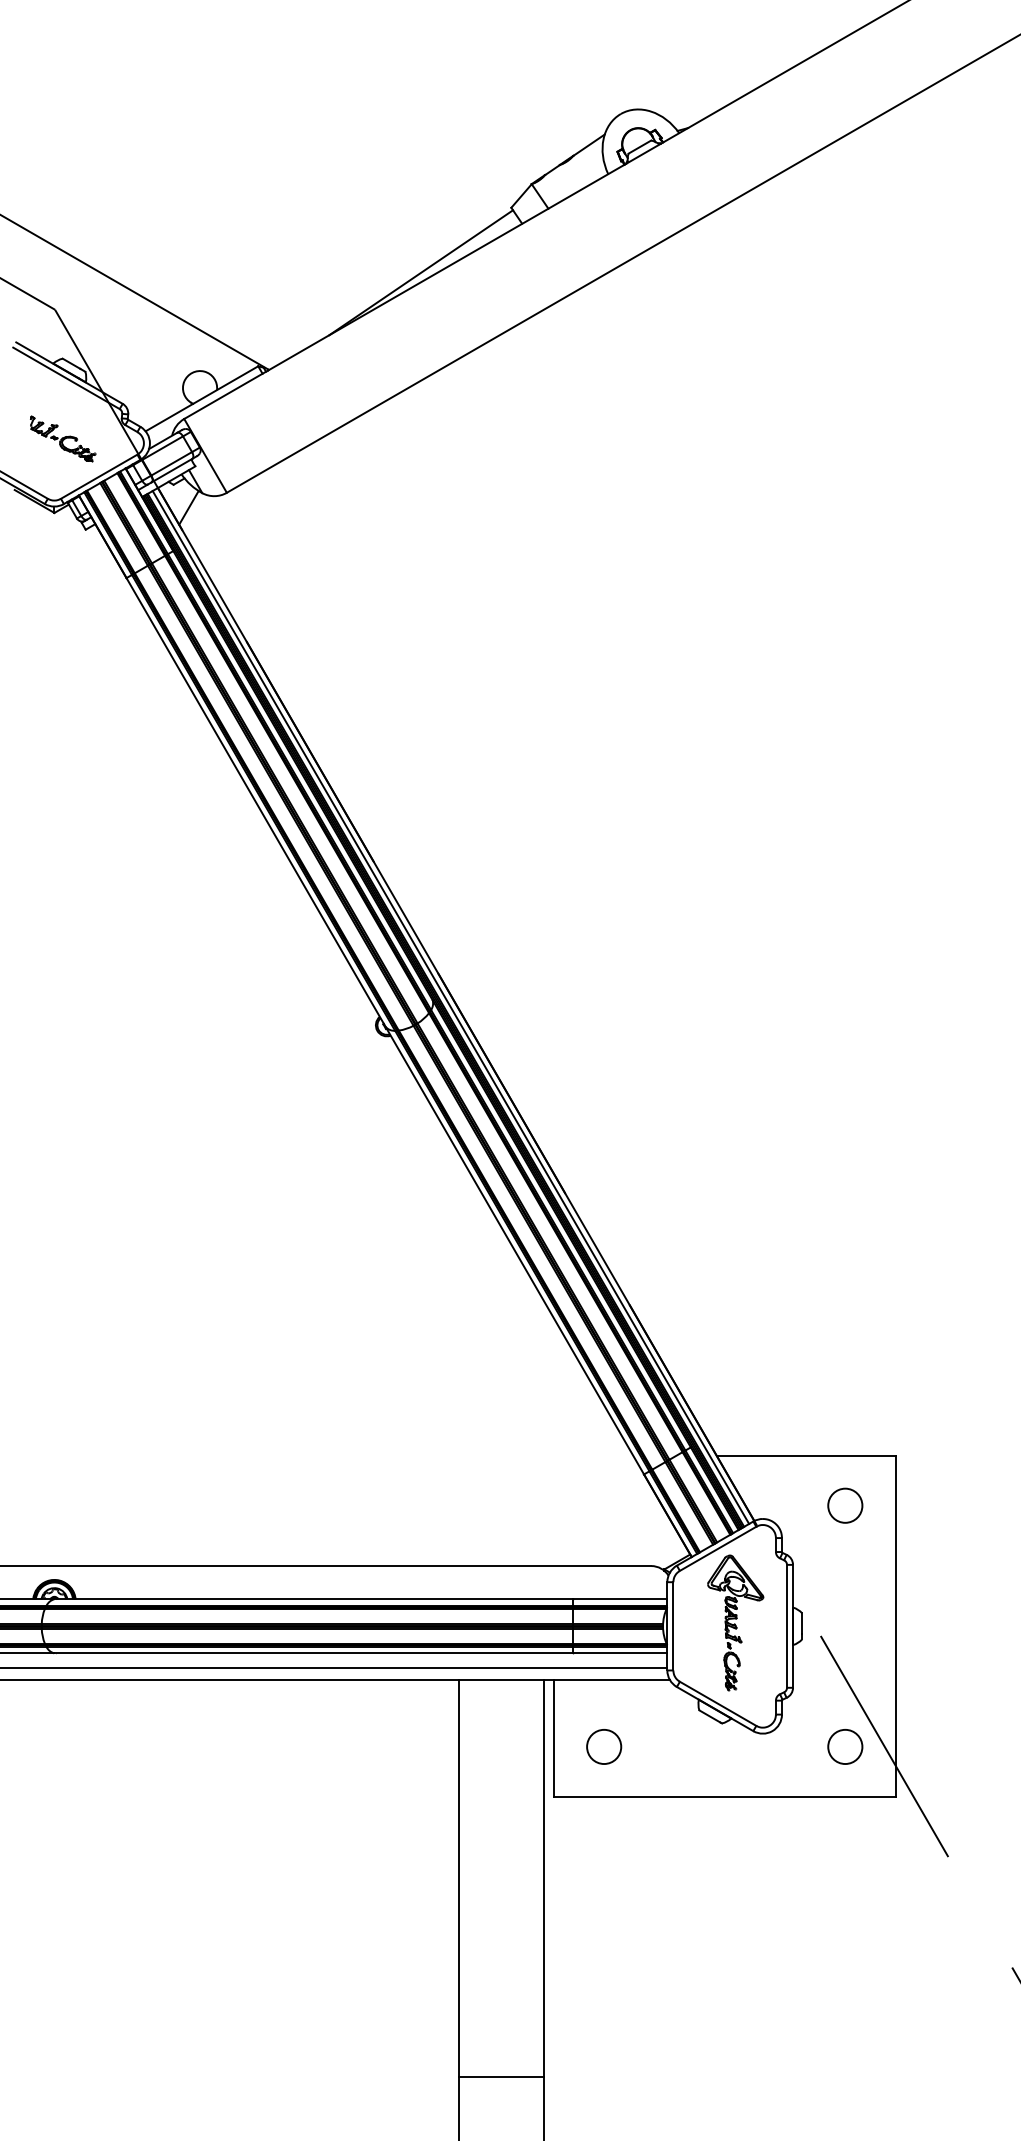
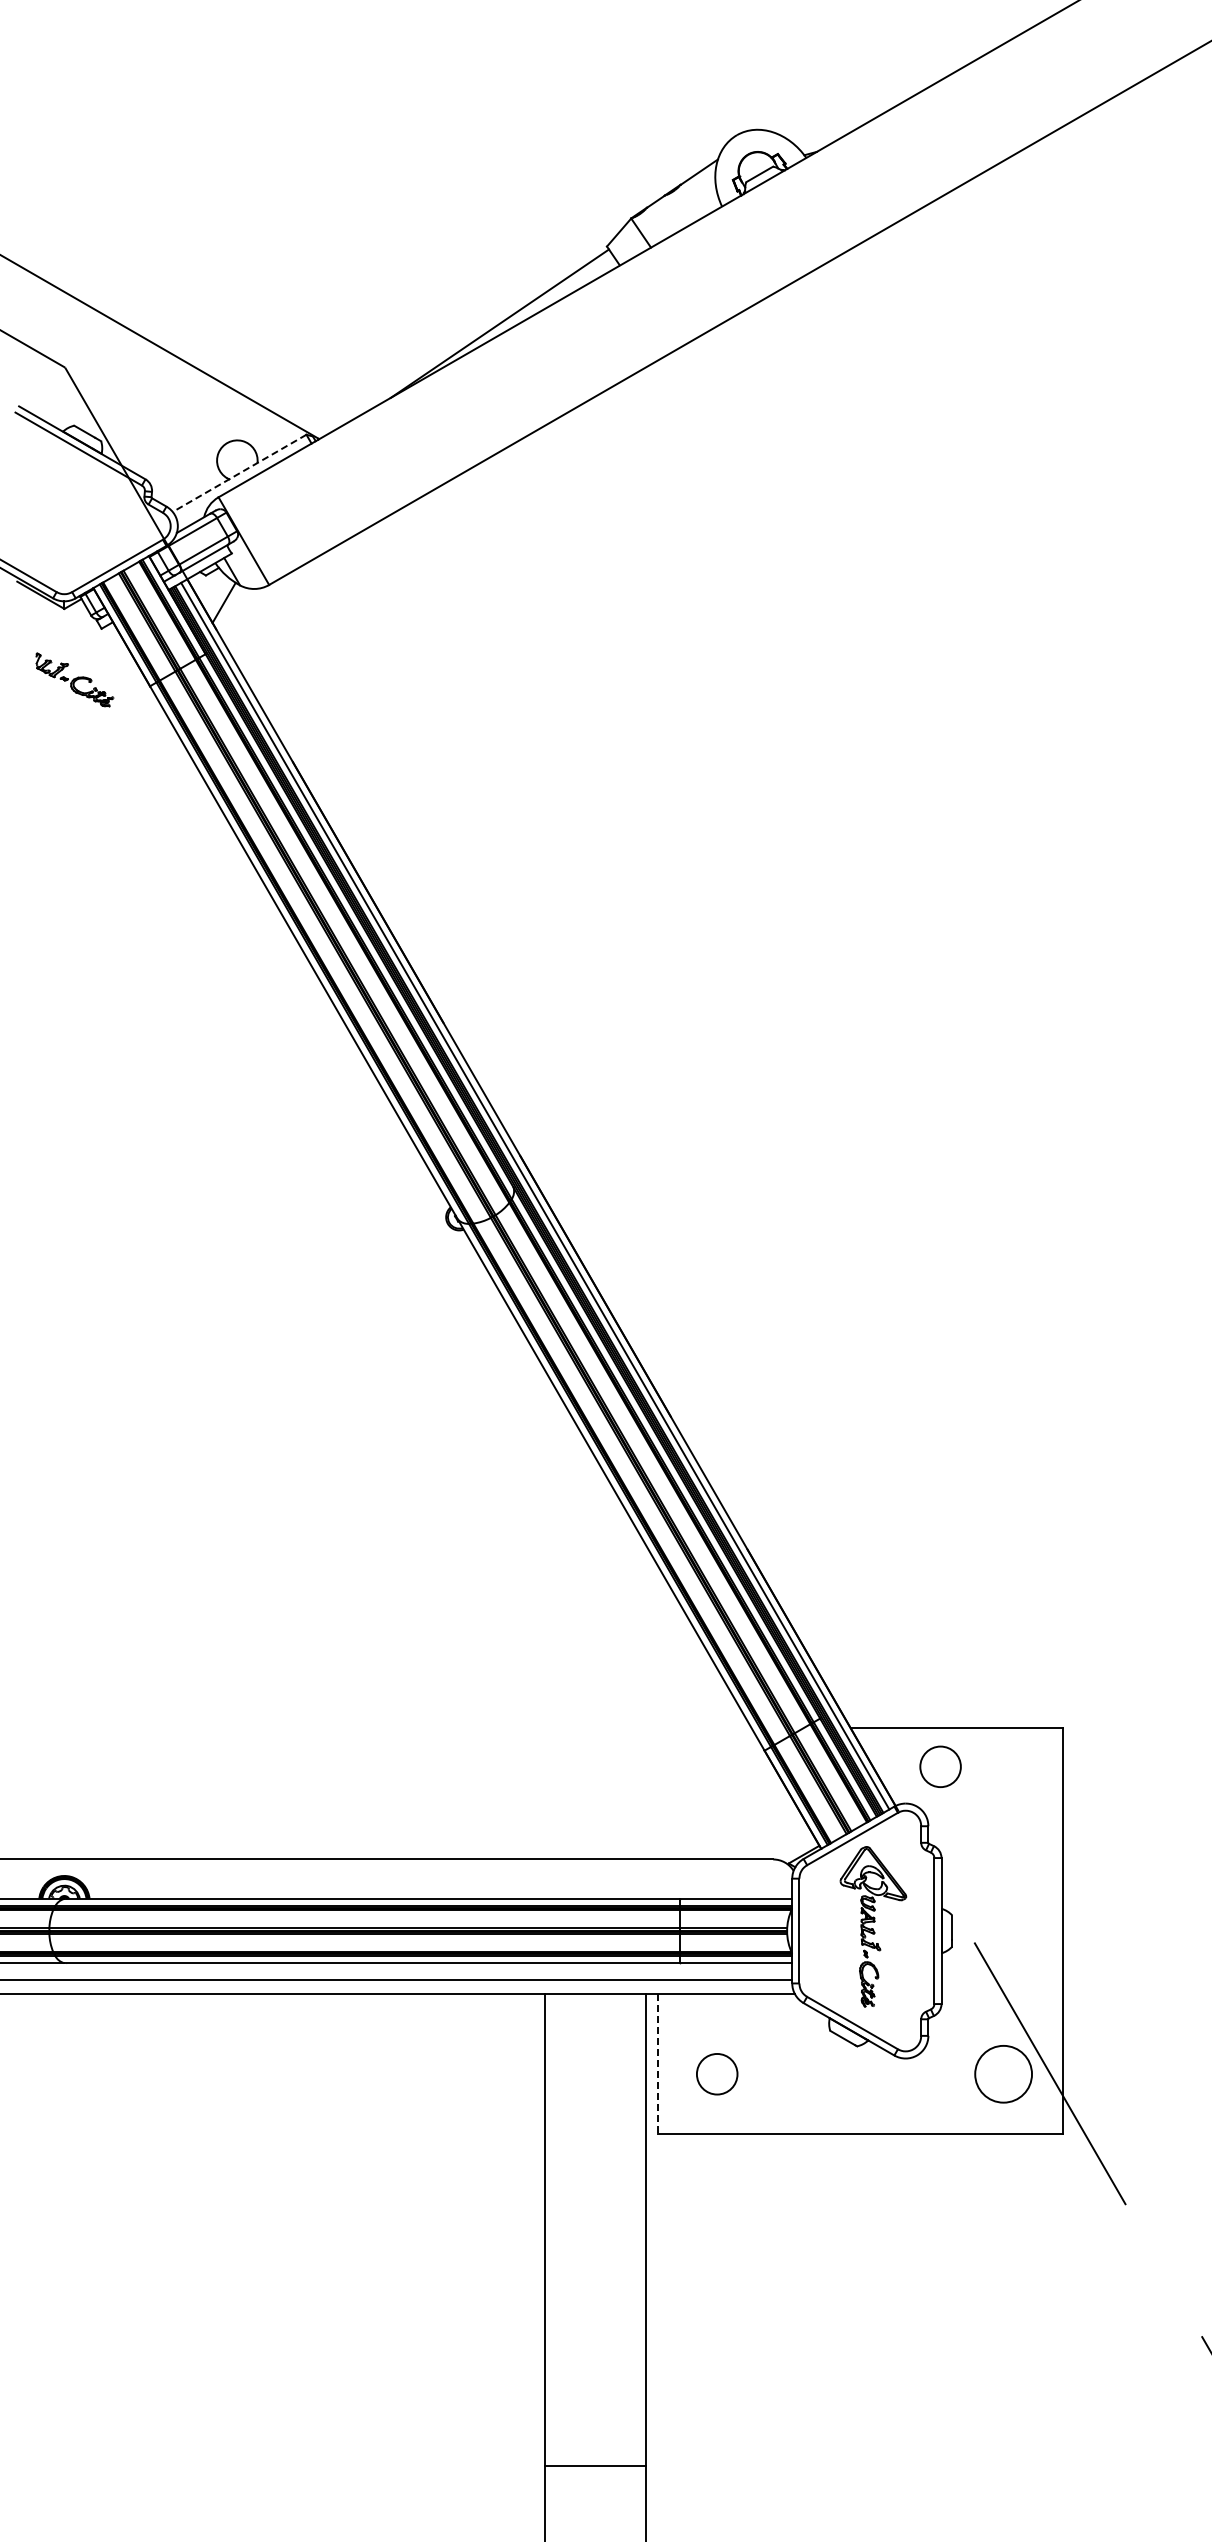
line: (201, 398) -> (239, 473), solid -> dashed
part: (62, 438) -> (74, 679), moved
circle: (845, 1505) -> (940, 1766), moved
line: (553, 1738) -> (657, 2064), solid -> dashed
circle: (845, 1746) -> (1003, 2073), size x1.4

